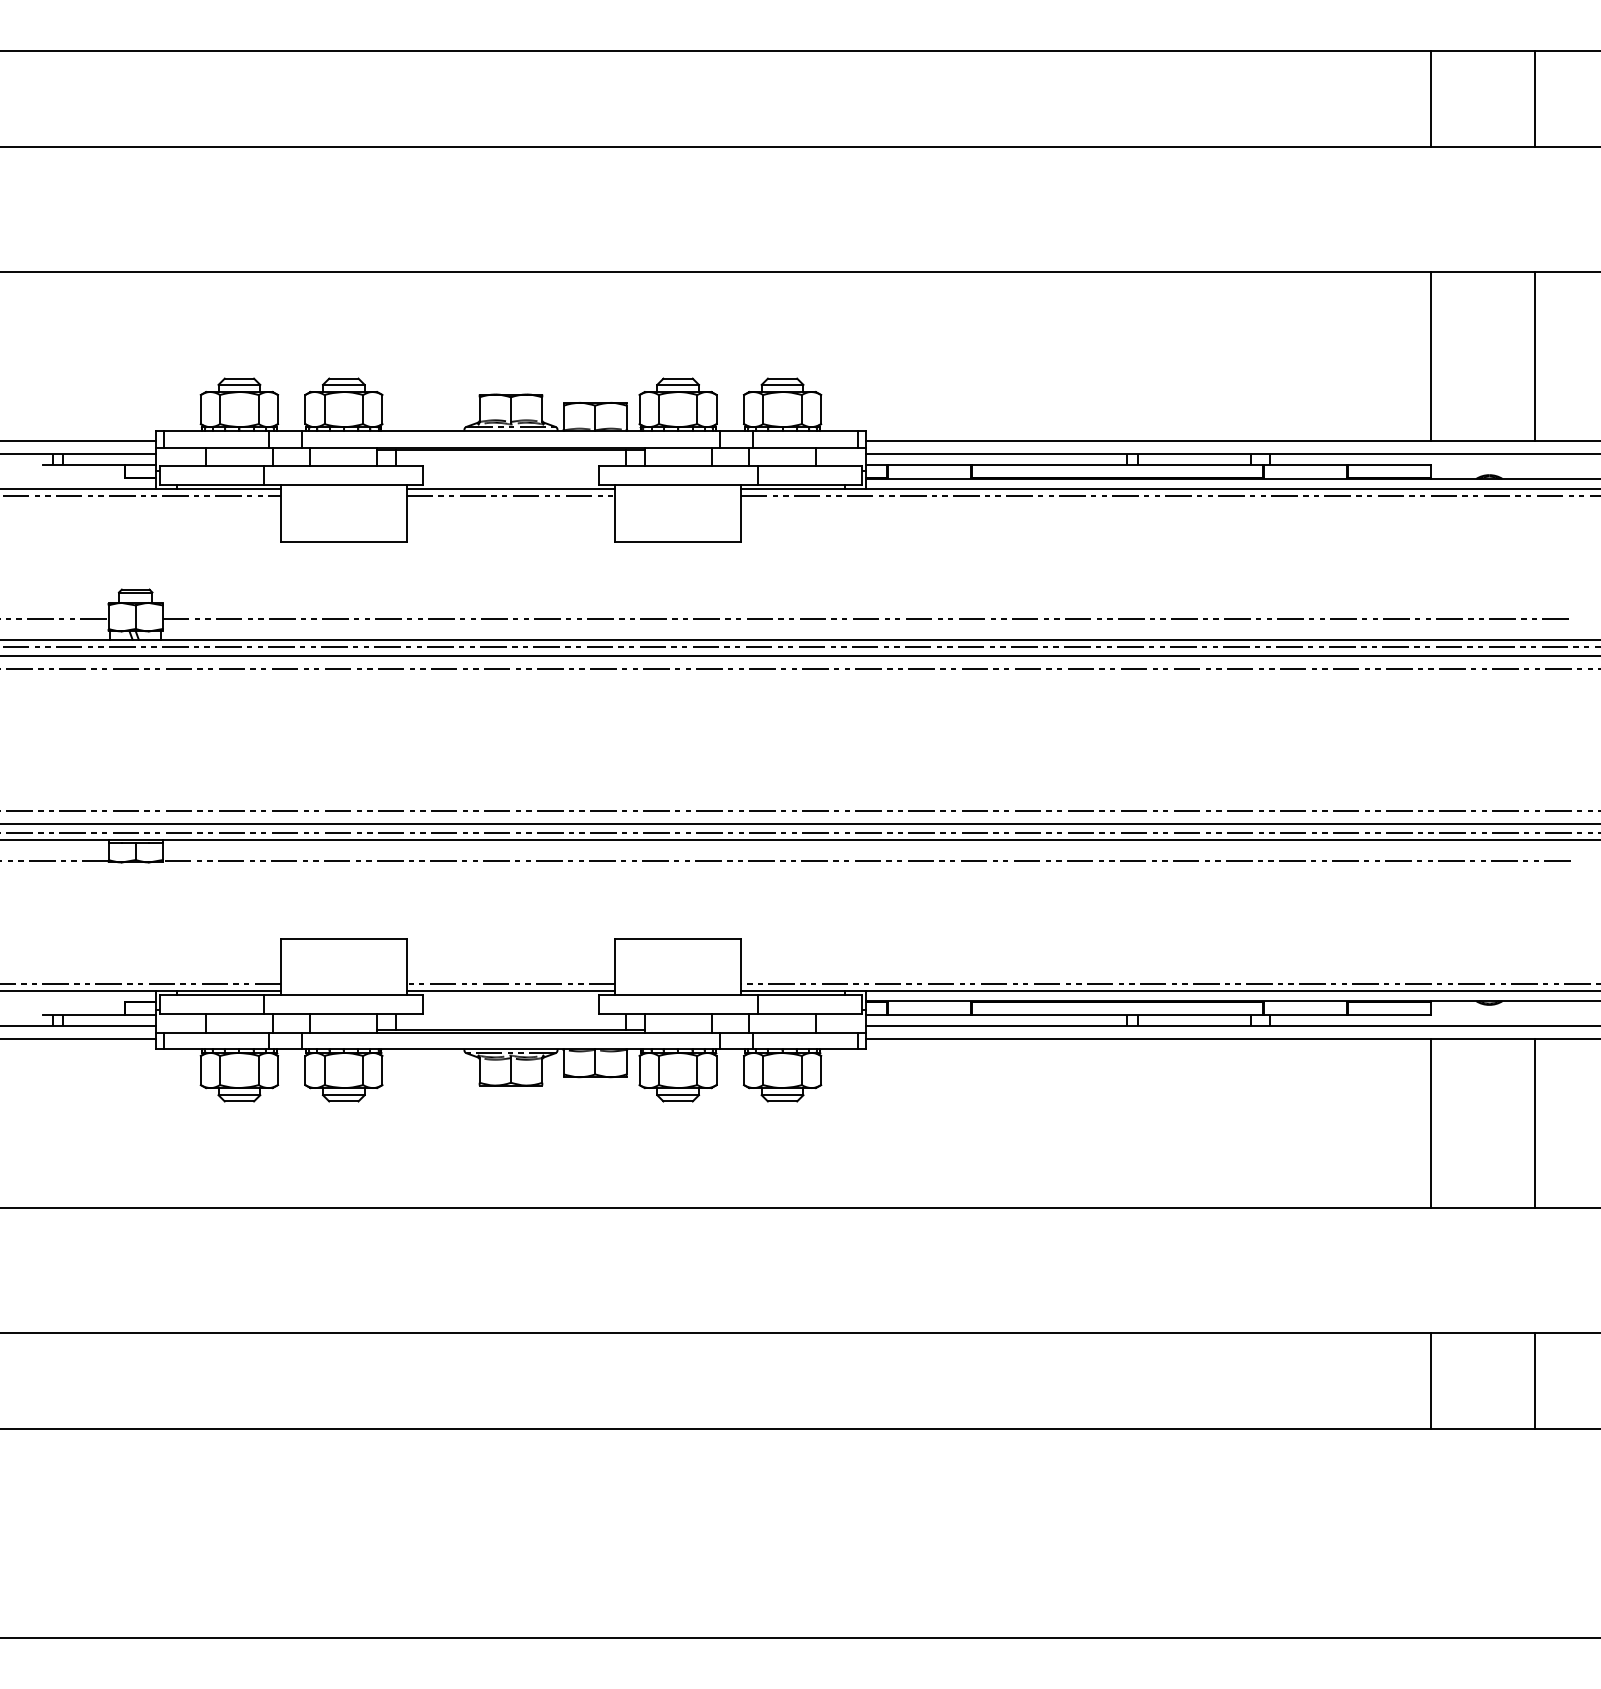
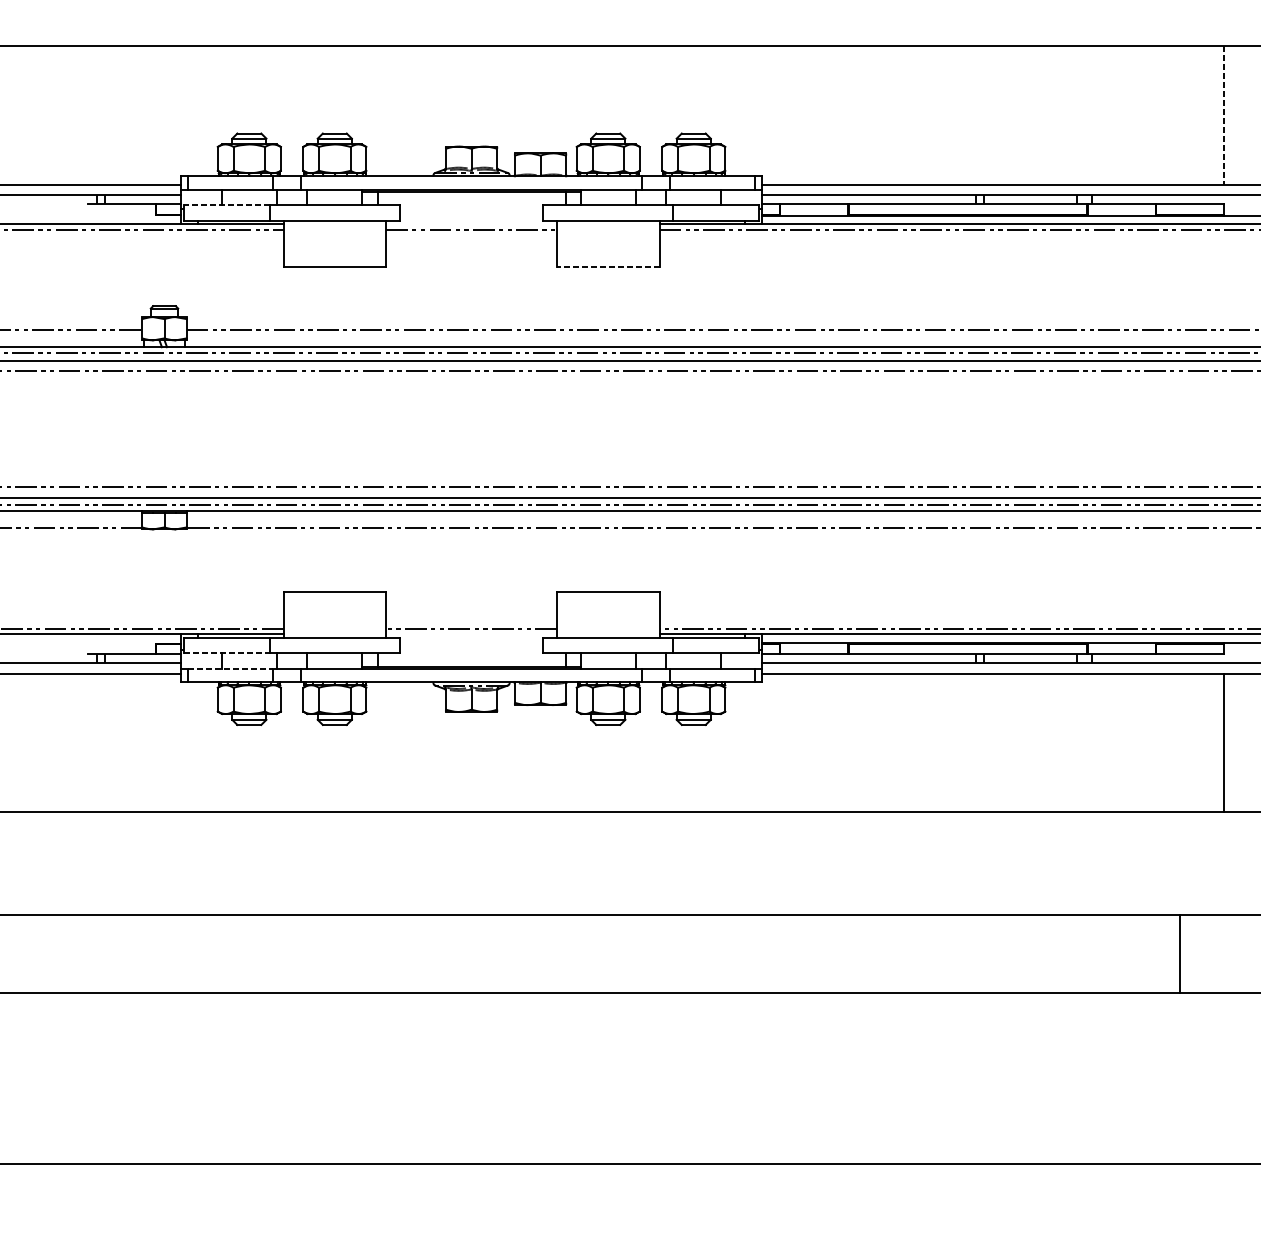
line: (1430, 356) -> (1223, 115), solid -> dashed
line: (211, 466) -> (226, 205), solid -> dashed
line: (510, 489) -> (471, 224), removed
line: (678, 541) -> (608, 266), solid -> dashed
line: (510, 990) -> (471, 634), removed
line: (212, 1013) -> (227, 652), solid -> dashed
line: (216, 1032) -> (230, 668), solid -> dashed
line: (1430, 1381) -> (1179, 954), moved

